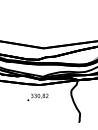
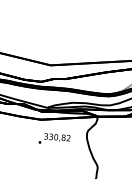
text: (37, 97) -> (53, 139), moved

